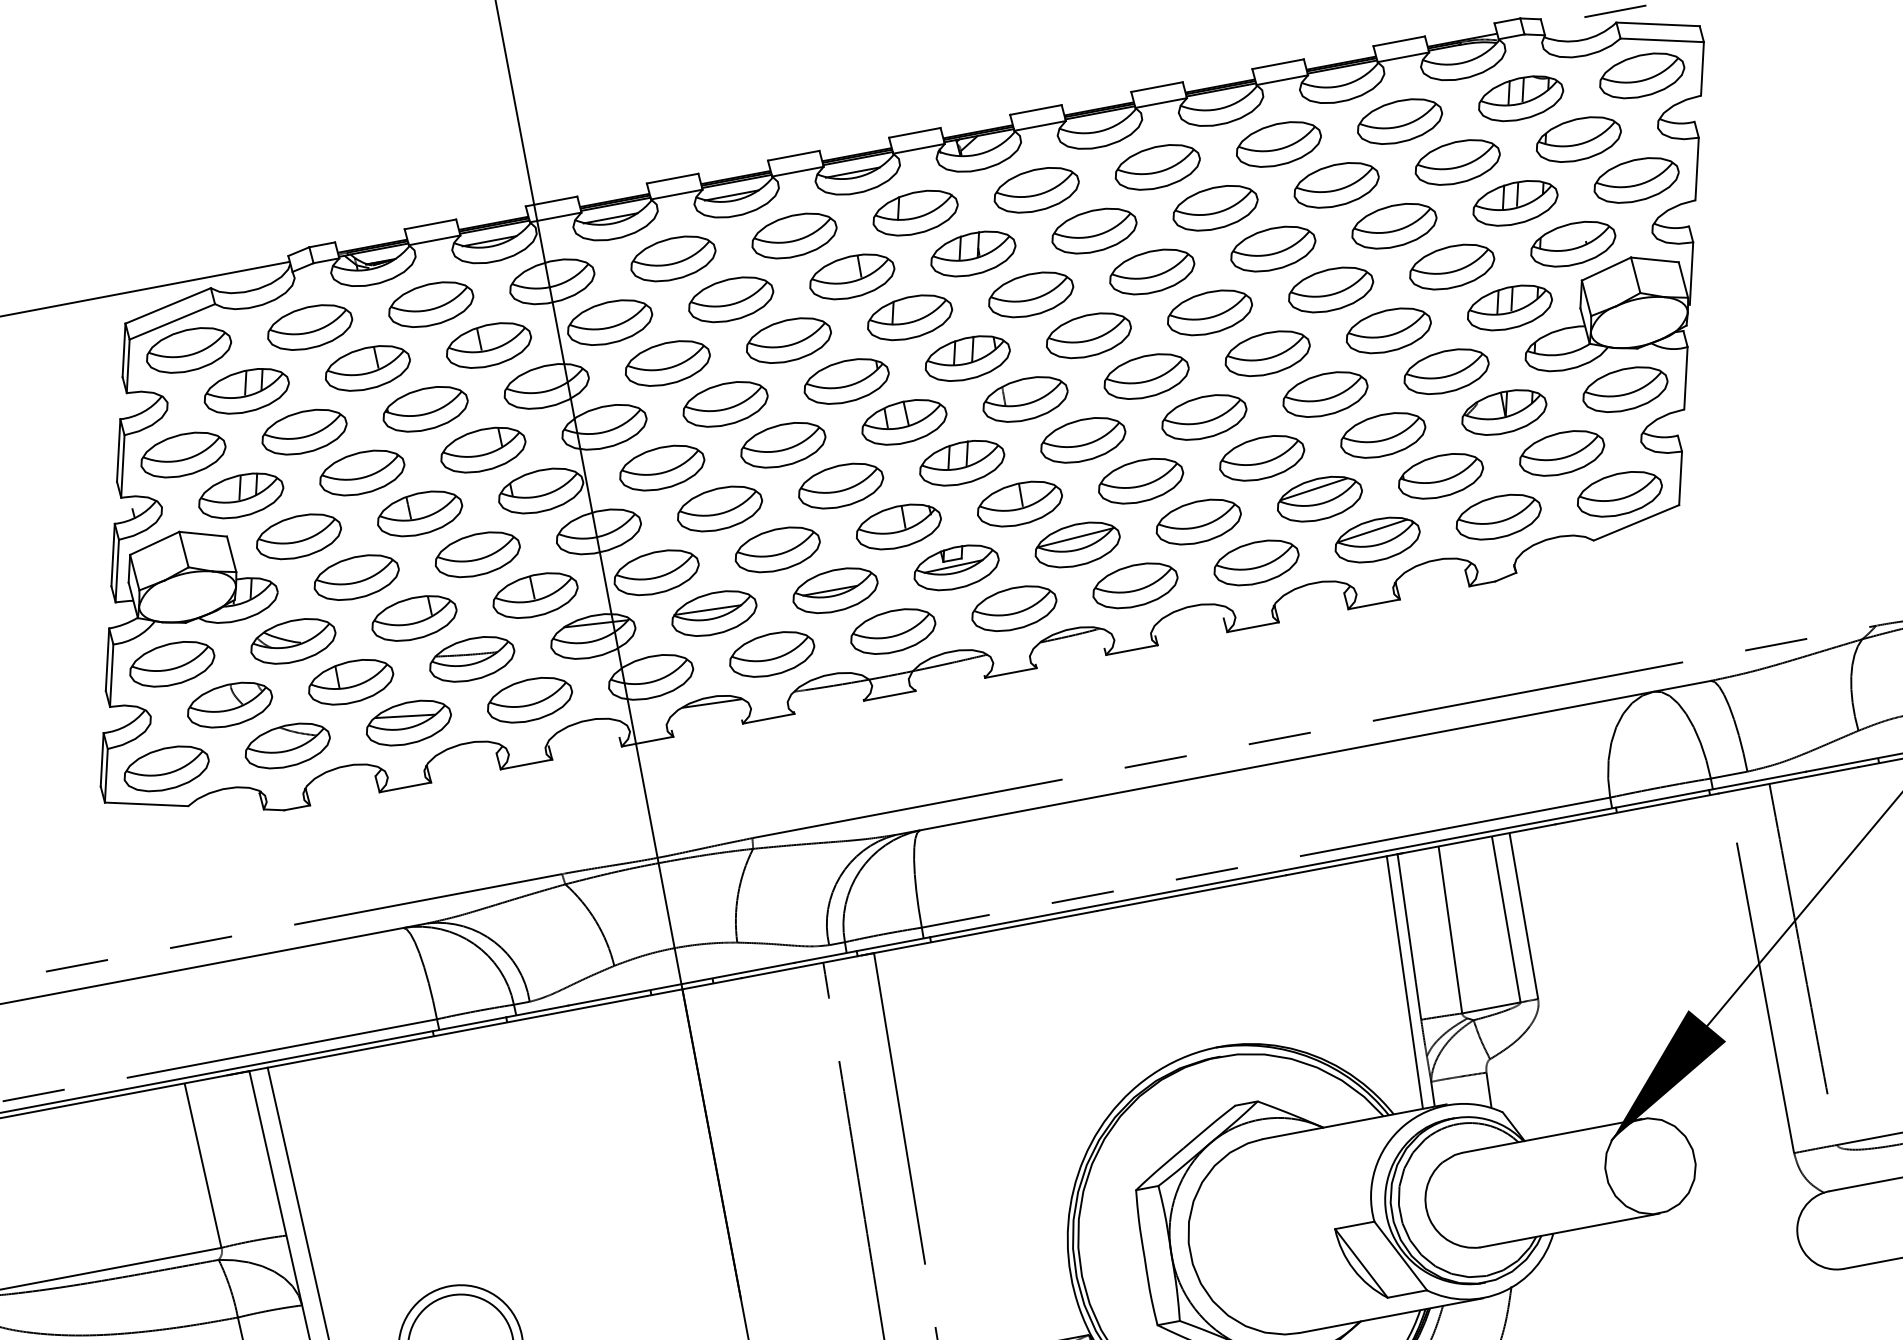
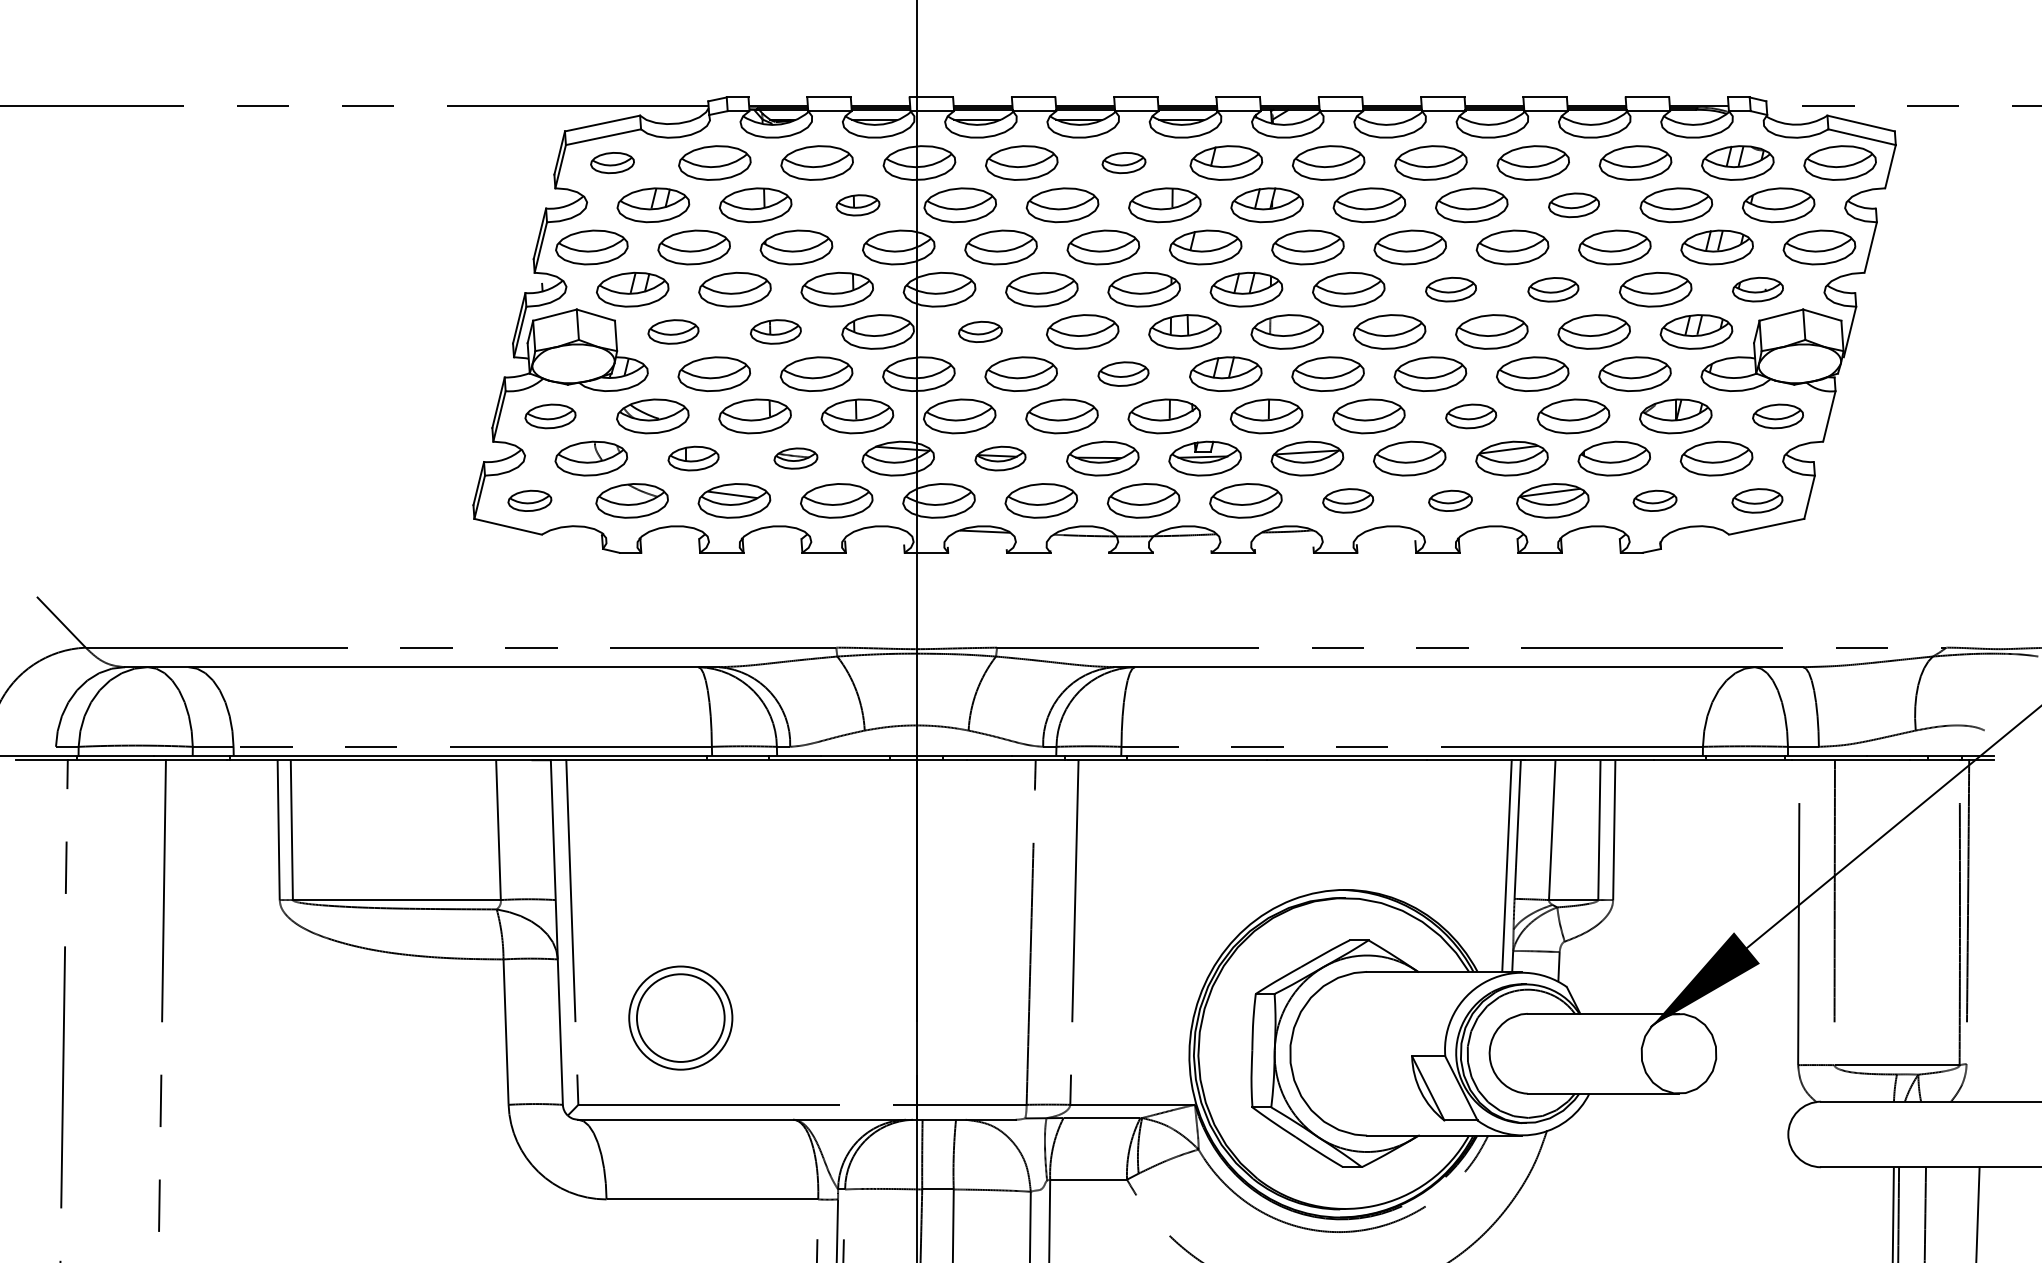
part: (1335, 185) -> (1573, 205), size x0.7
part: (793, 235) -> (1123, 162), size x0.6
part: (1572, 244) -> (1757, 289), size x0.7
part: (1330, 289) -> (1553, 289), size x0.7
part: (1209, 312) -> (1450, 289), size x0.7
part: (488, 345) -> (857, 205), size x0.6
part: (188, 349) -> (612, 162), size x0.6
part: (1624, 389) -> (1777, 416), size x0.7
part: (1261, 458) -> (1470, 416), size x0.7
part: (662, 467) -> (980, 331), size x0.6
part: (840, 485) -> (1123, 373), size x0.7
part: (1619, 493) -> (1757, 500), size x0.7
part: (419, 513) -> (775, 331), size x0.7
part: (1497, 516) -> (1654, 500), size x0.6
part: (298, 536) -> (673, 331), size x0.7
part: (1256, 562) -> (1450, 500), size x0.6
part: (1134, 585) -> (1347, 500), size x0.7
part: (714, 613) -> (1000, 458), size x0.7
part: (471, 659) -> (795, 458), size x0.6
part: (172, 664) -> (550, 416), size x0.7
part: (350, 682) -> (693, 458), size x0.7
part: (166, 768) -> (529, 500), size x0.6

